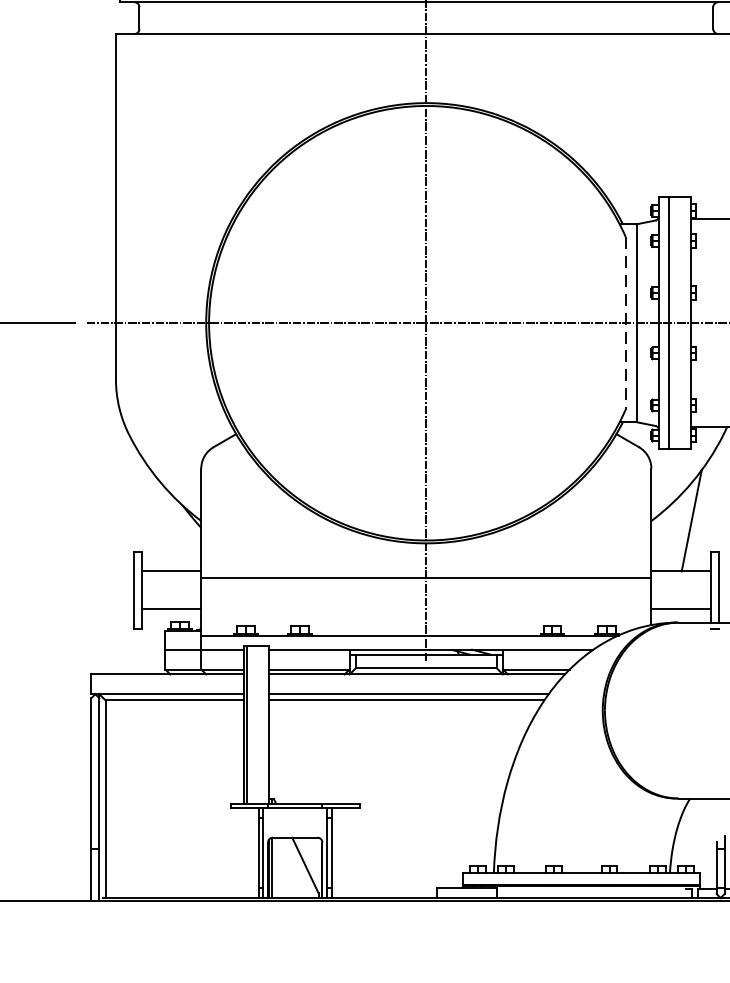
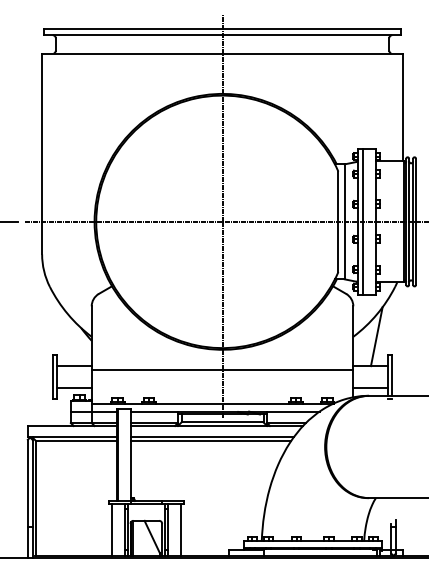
line: (625, 324) -> (338, 222), dashed -> solid
line: (235, 852) -> (111, 529), added
line: (354, 852) -> (180, 529), added

